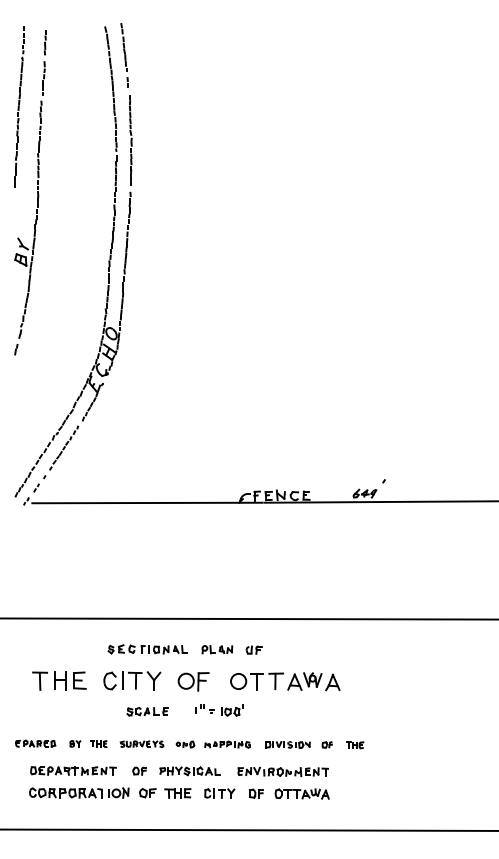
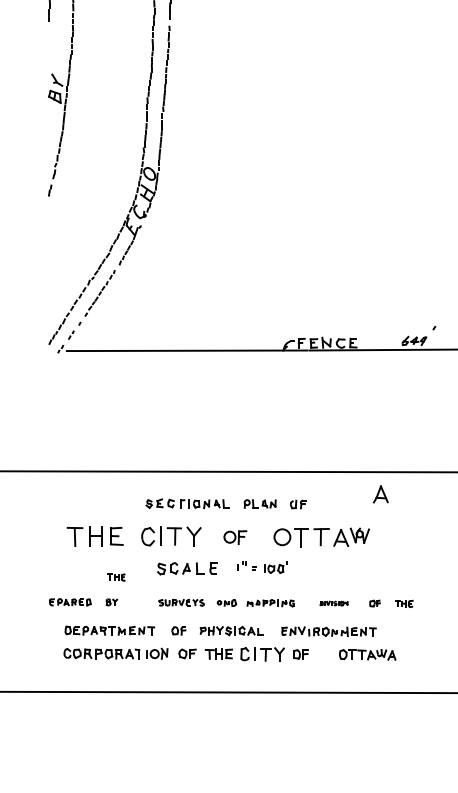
part: (193, 681) -> (235, 537), size x0.7
part: (332, 682) -> (380, 494), moved
part: (147, 711) -> (187, 568), size x1.4
part: (98, 743) -> (116, 576), moved
part: (287, 744) -> (333, 603), size x0.6
part: (219, 793) -> (262, 654), size x1.4
part: (301, 793) -> (366, 654), moved

